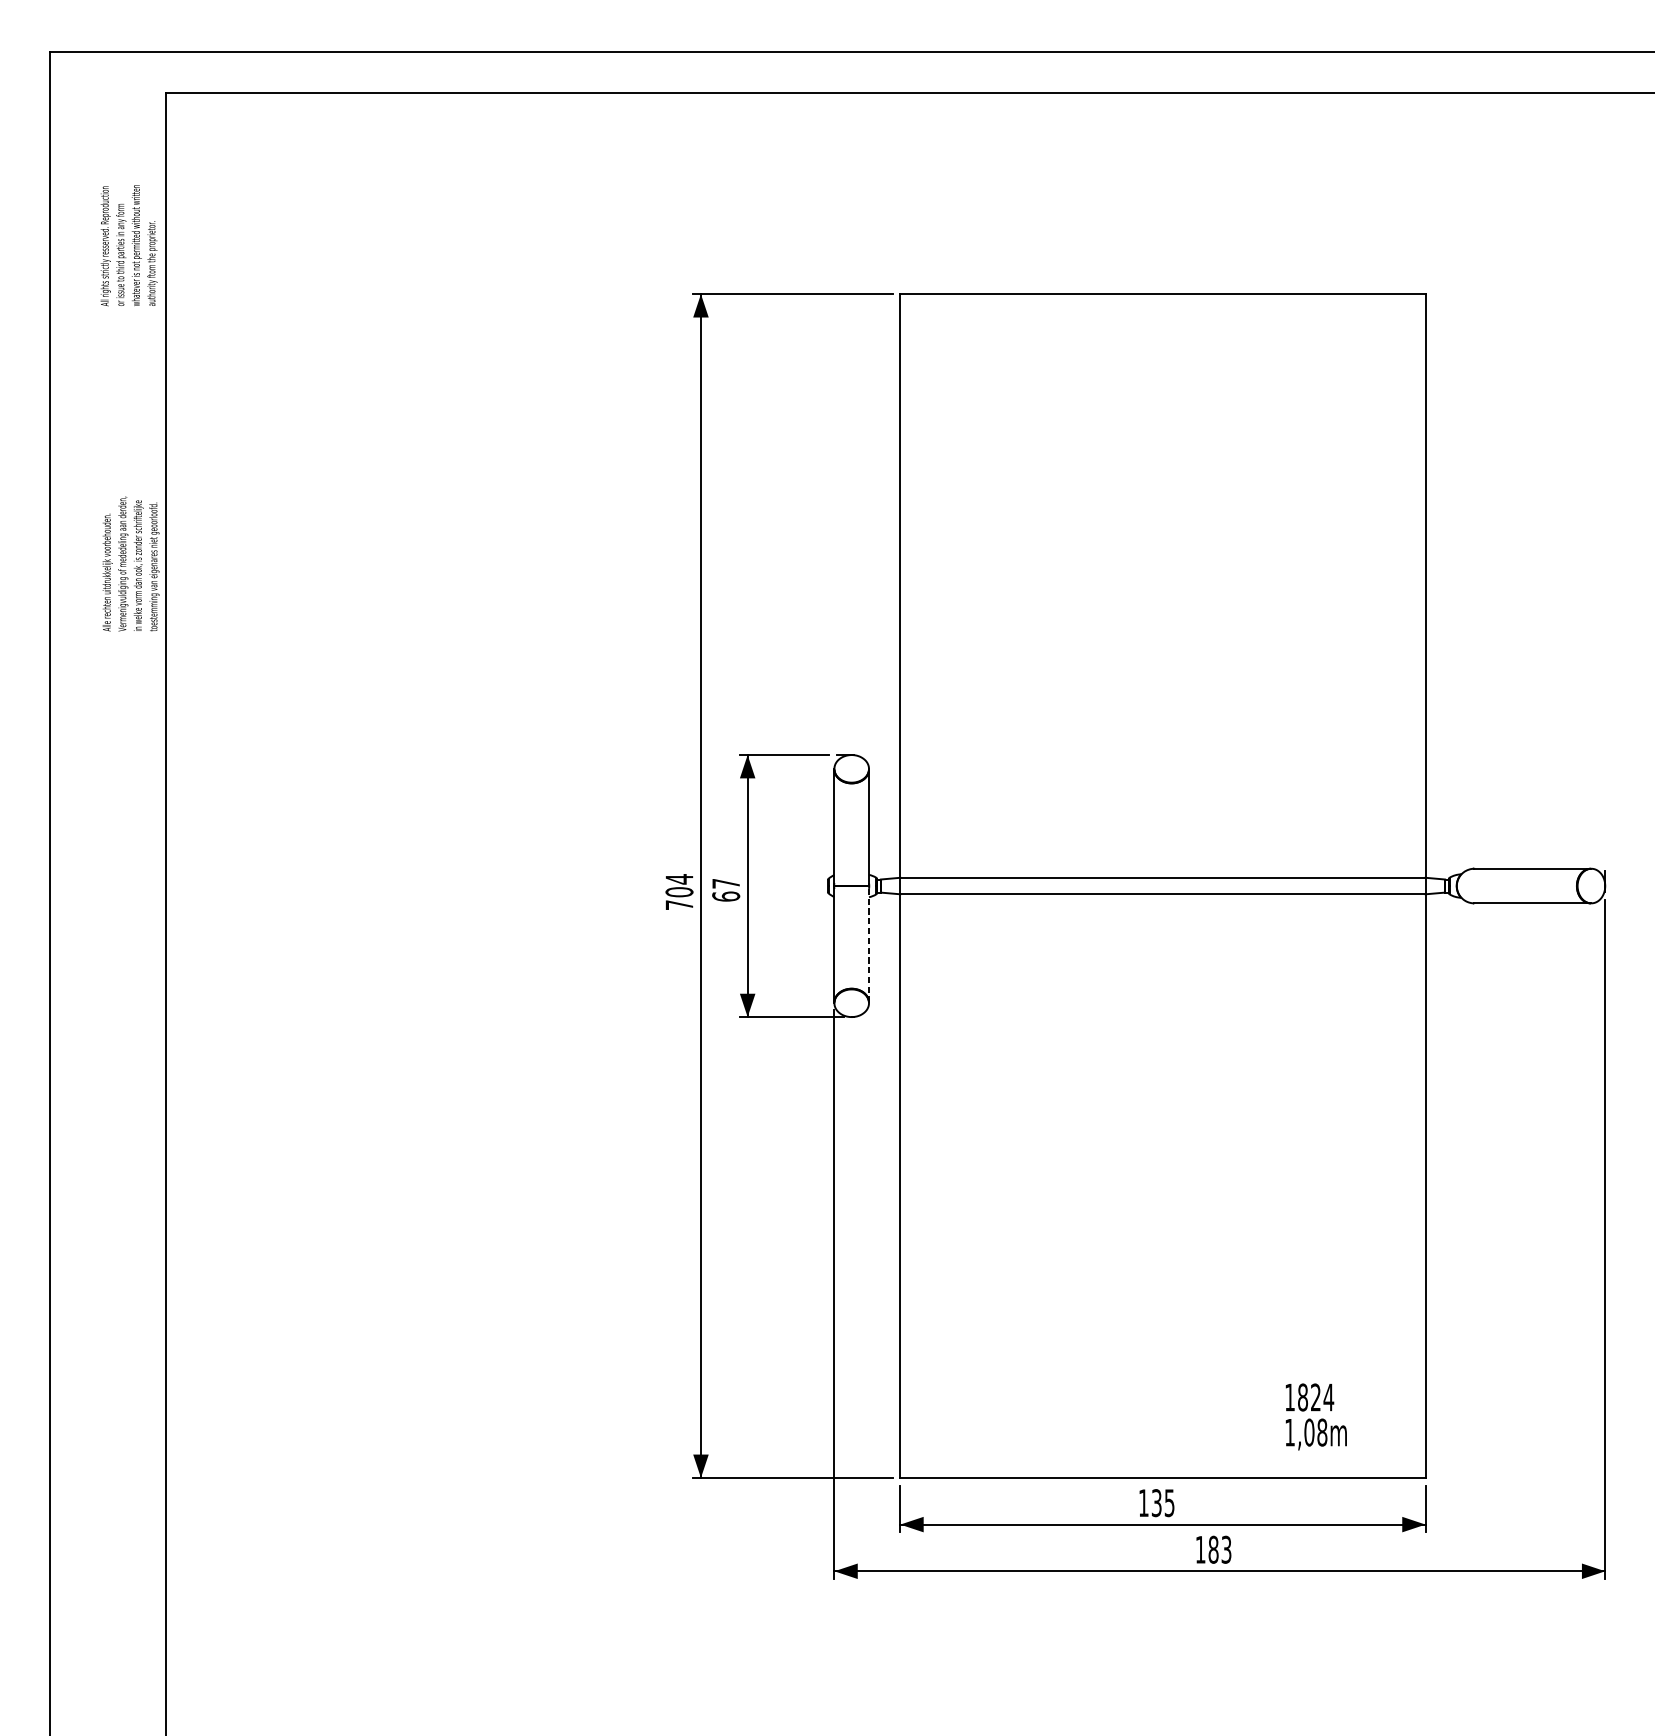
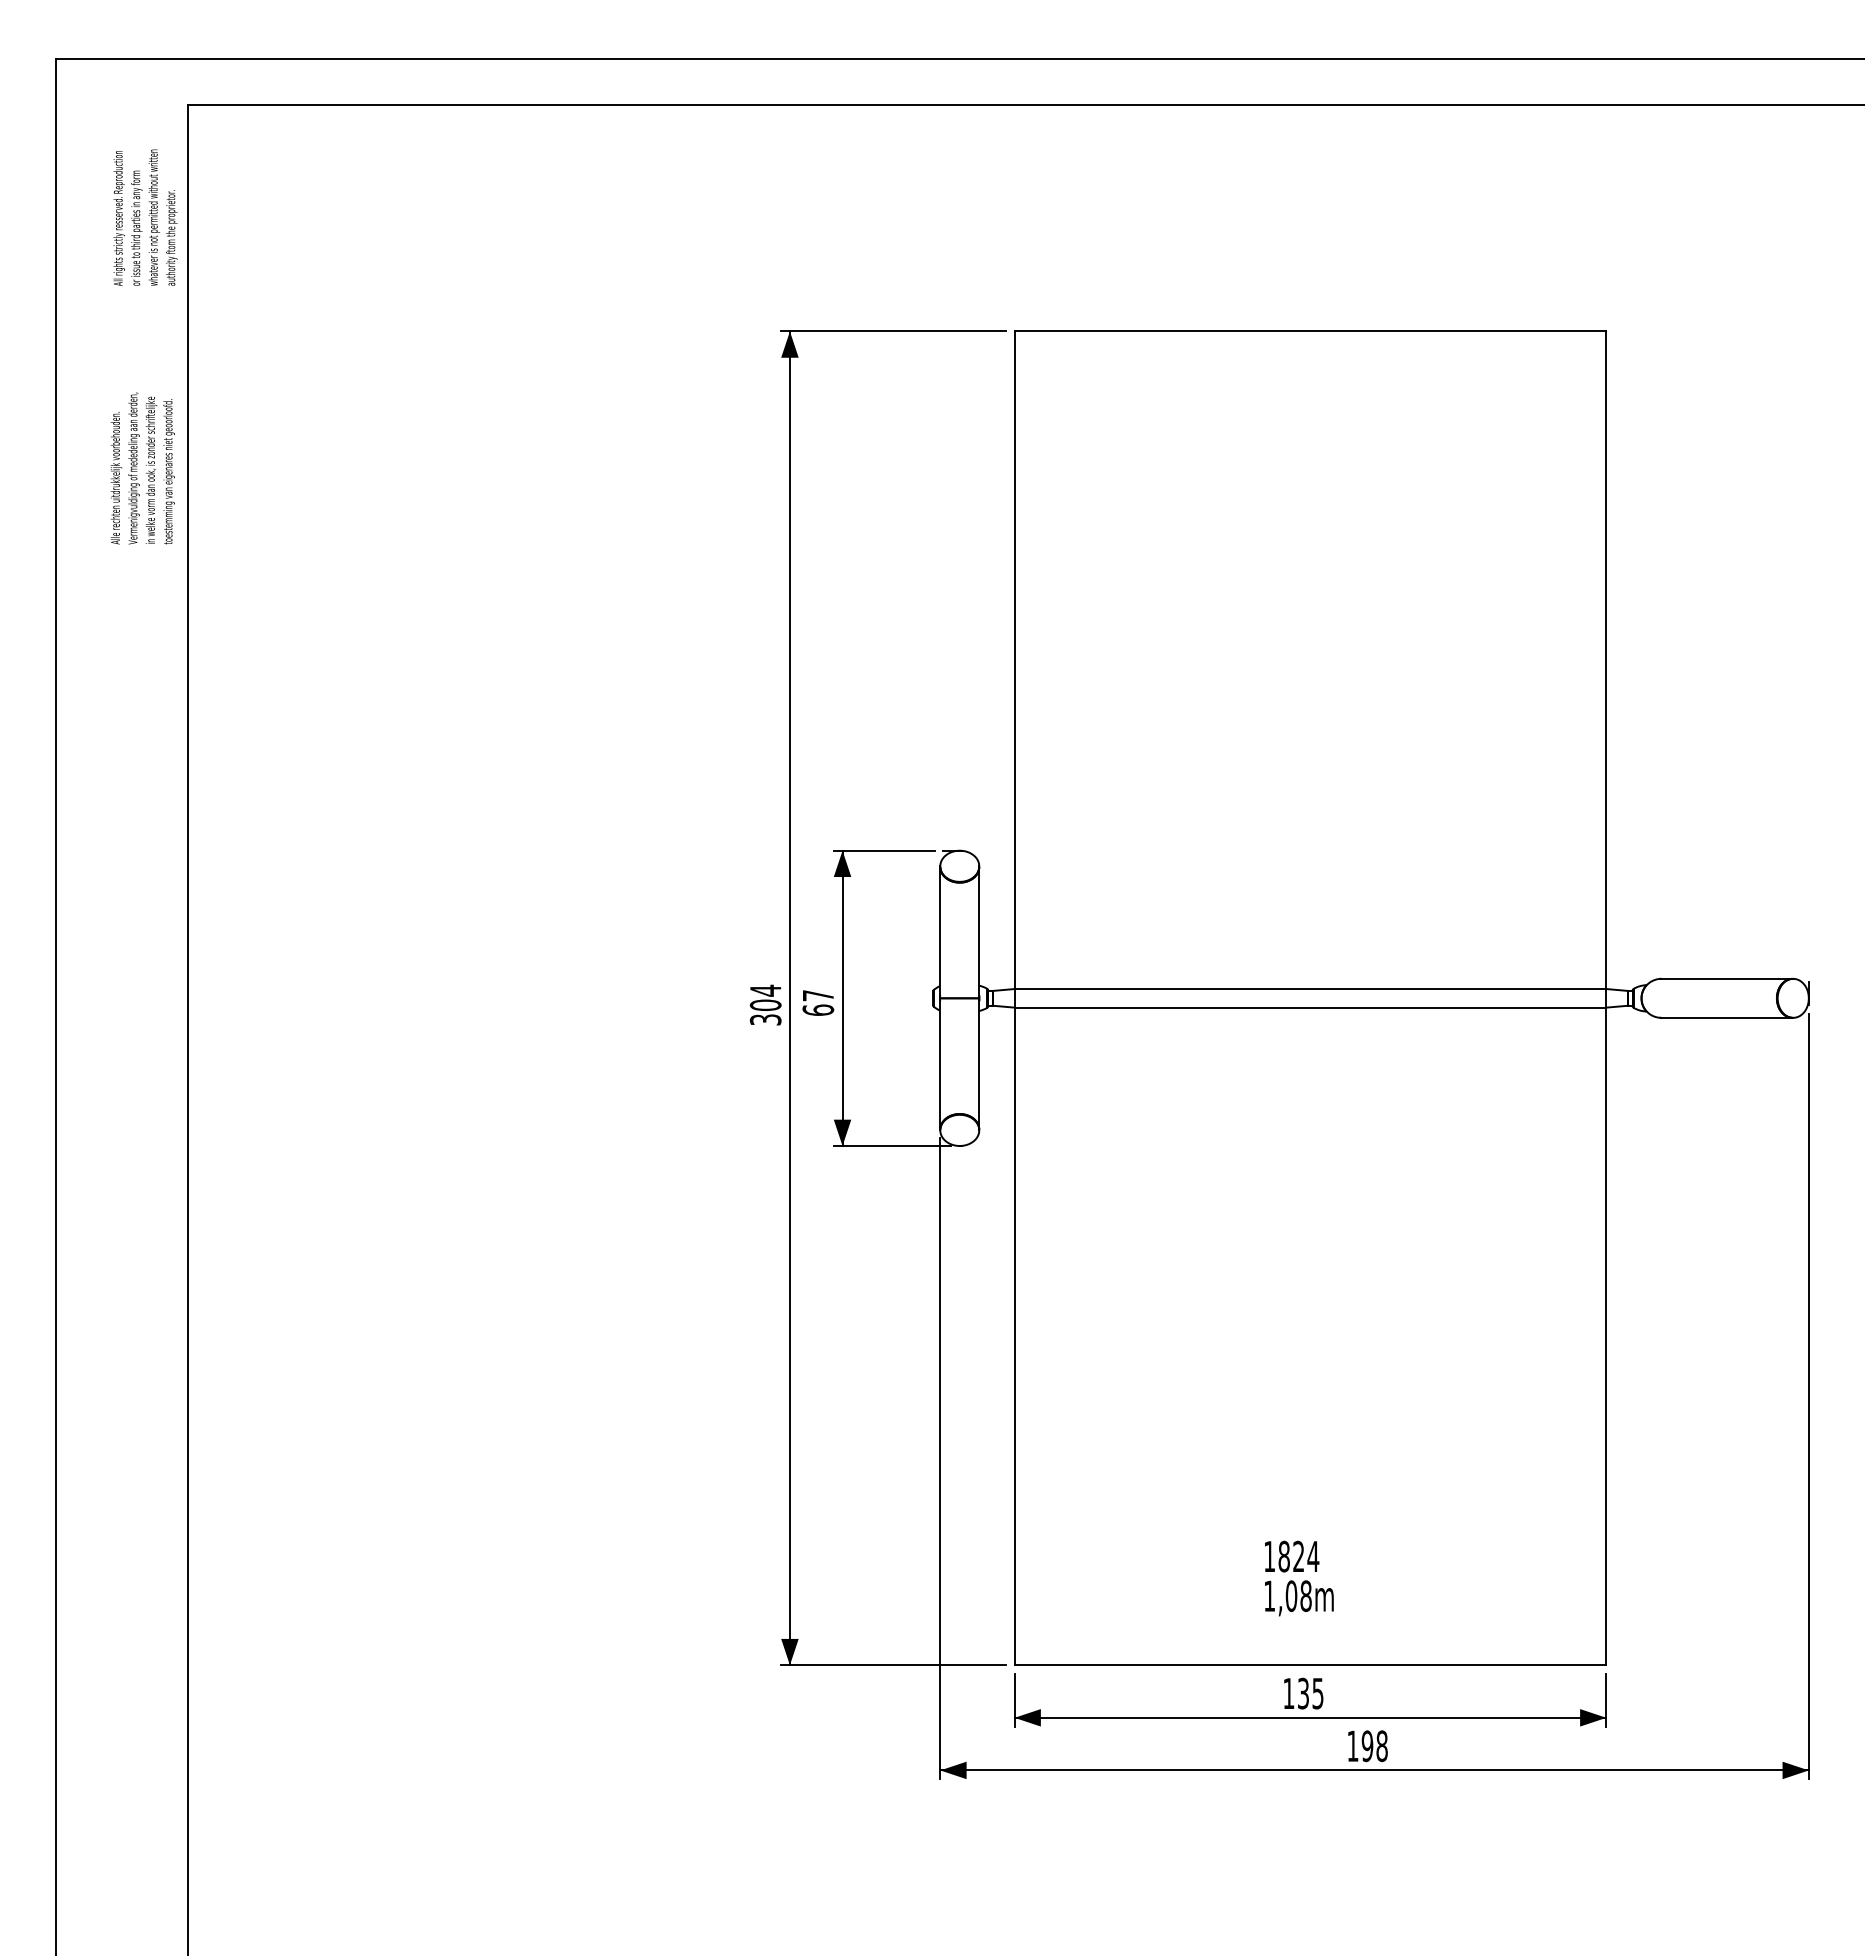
text: (129, 245) -> (145, 217), moved
text: (130, 564) -> (142, 468), moved
text: (679, 904) -> (765, 1019), 704 -> 304
line: (869, 944) -> (979, 1064), dashed -> solid
text: (1316, 1416) -> (1299, 1578), moved
text: (1219, 1550) -> (1374, 1746), 183 -> 198

